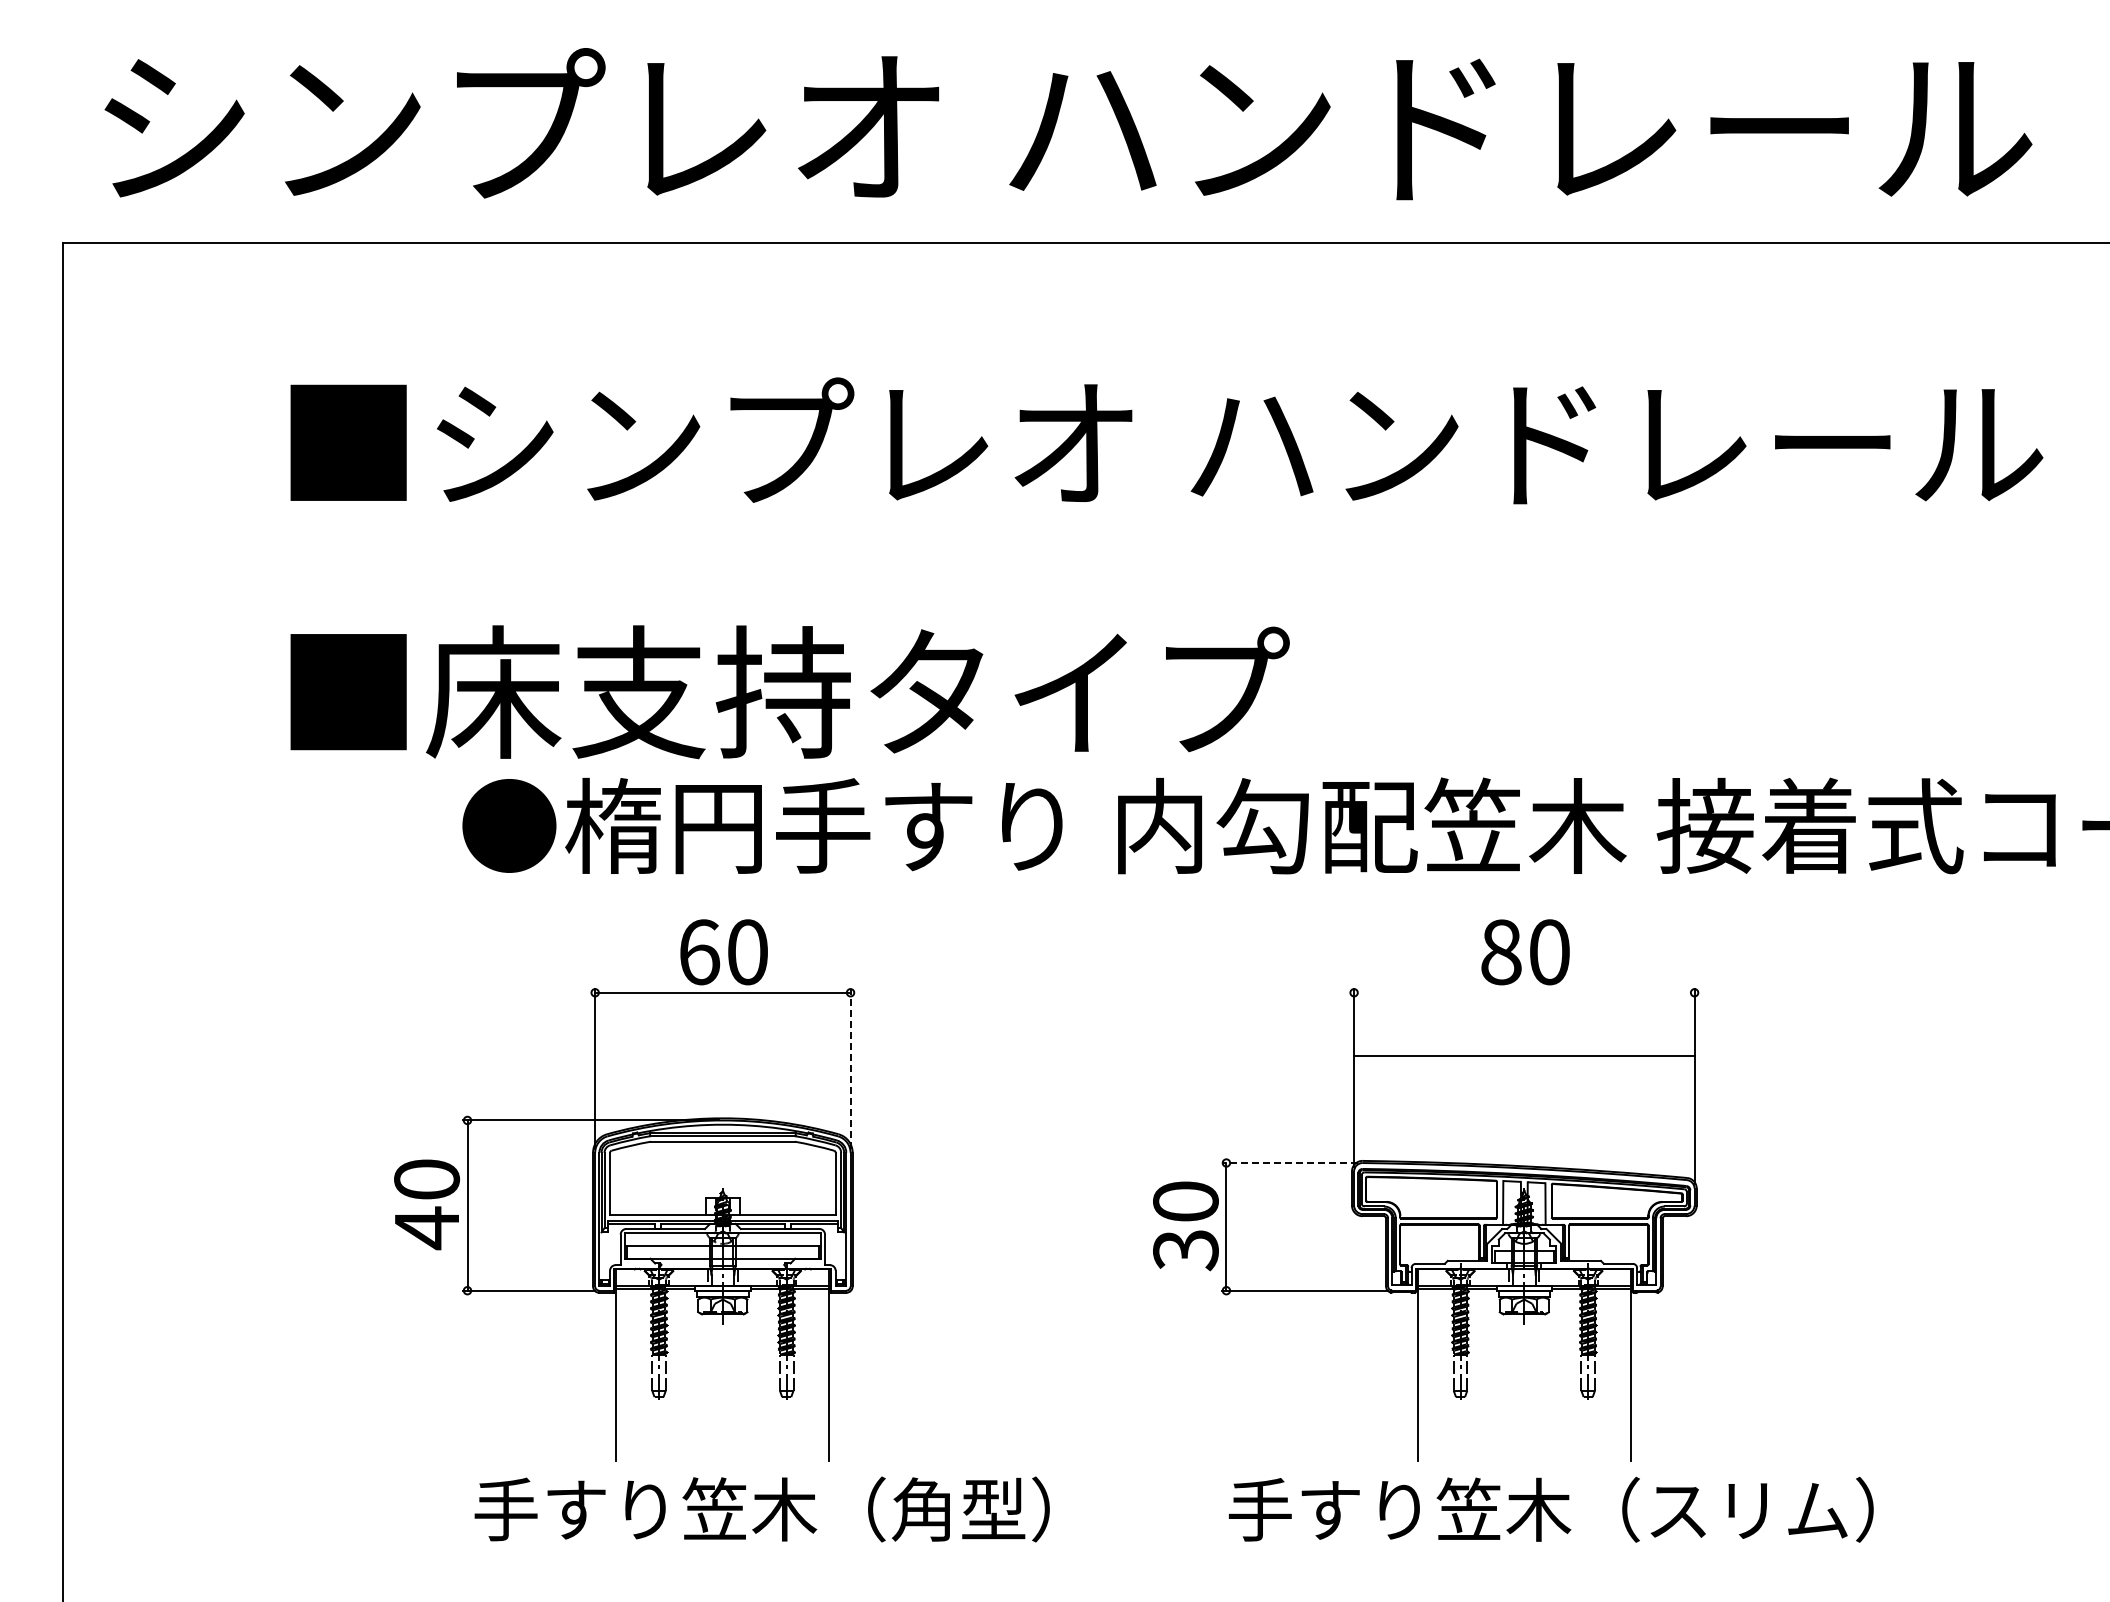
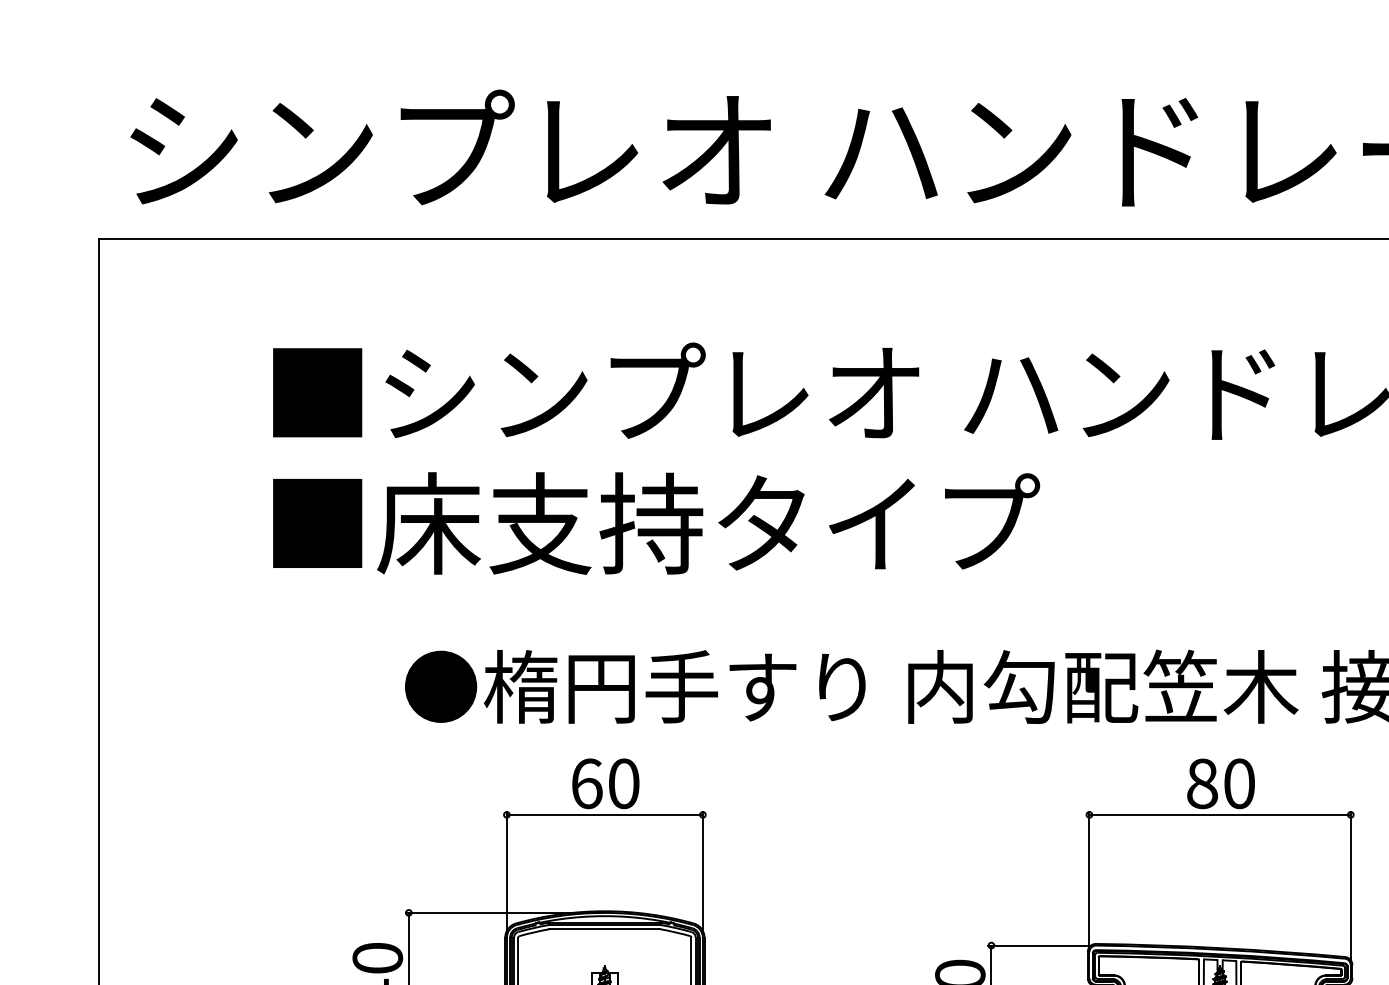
text: (789, 692) -> (656, 523), moved
line: (1524, 1055) -> (1220, 814), moved
line: (850, 1068) -> (702, 873), dashed -> solid
line: (1289, 1163) -> (1039, 945), dashed -> solid

